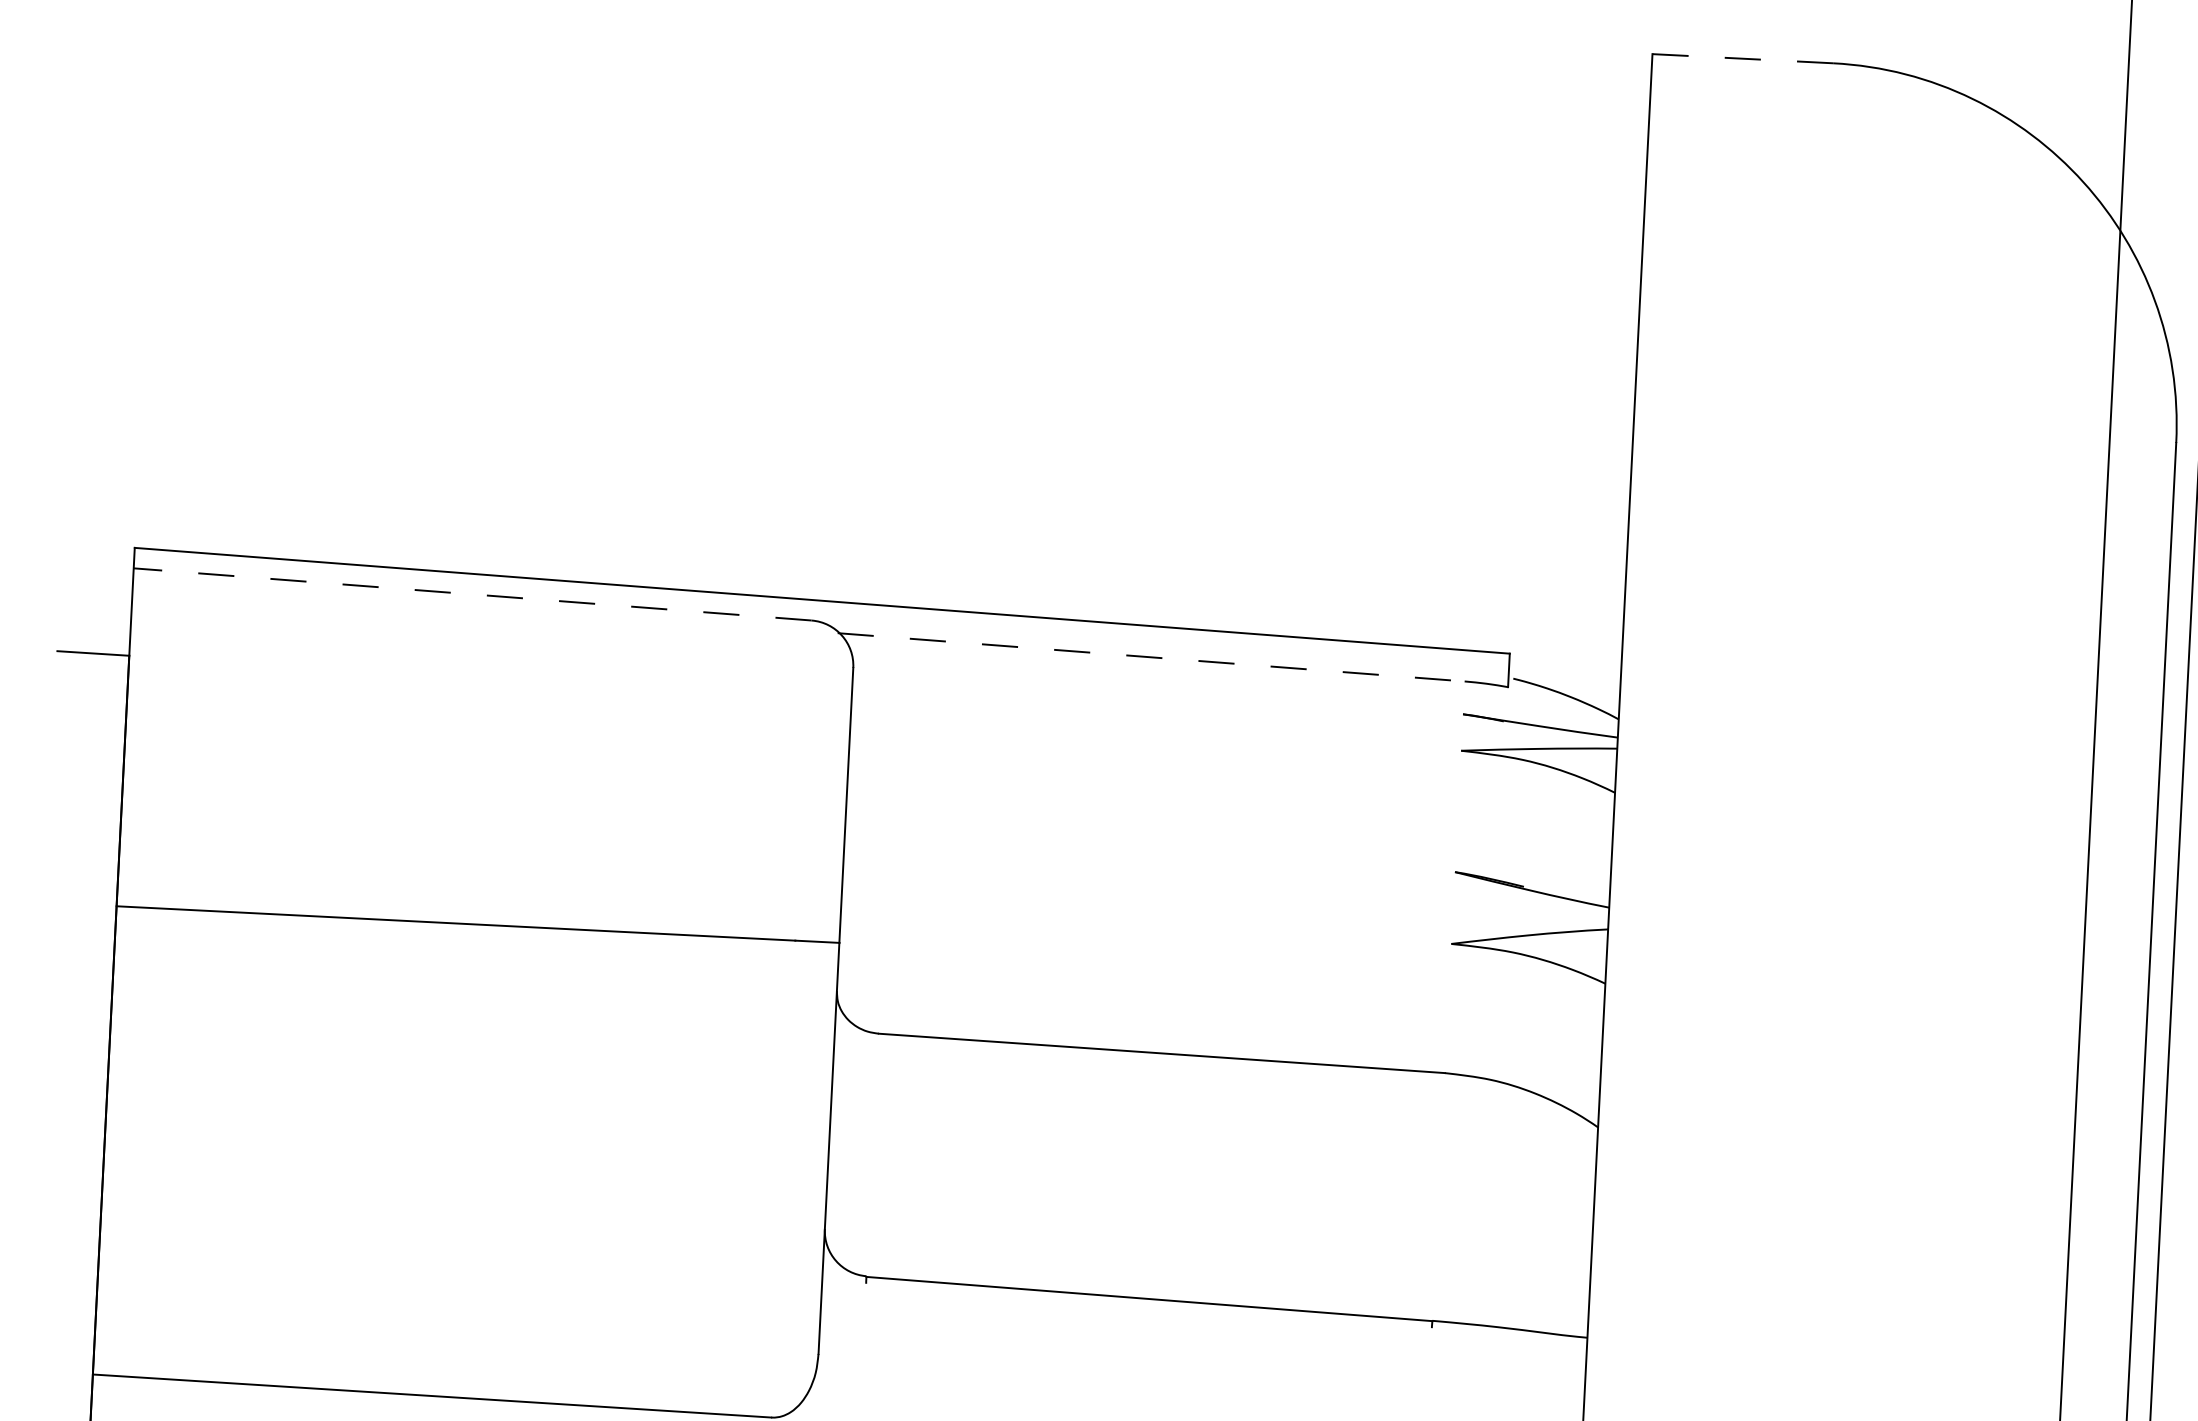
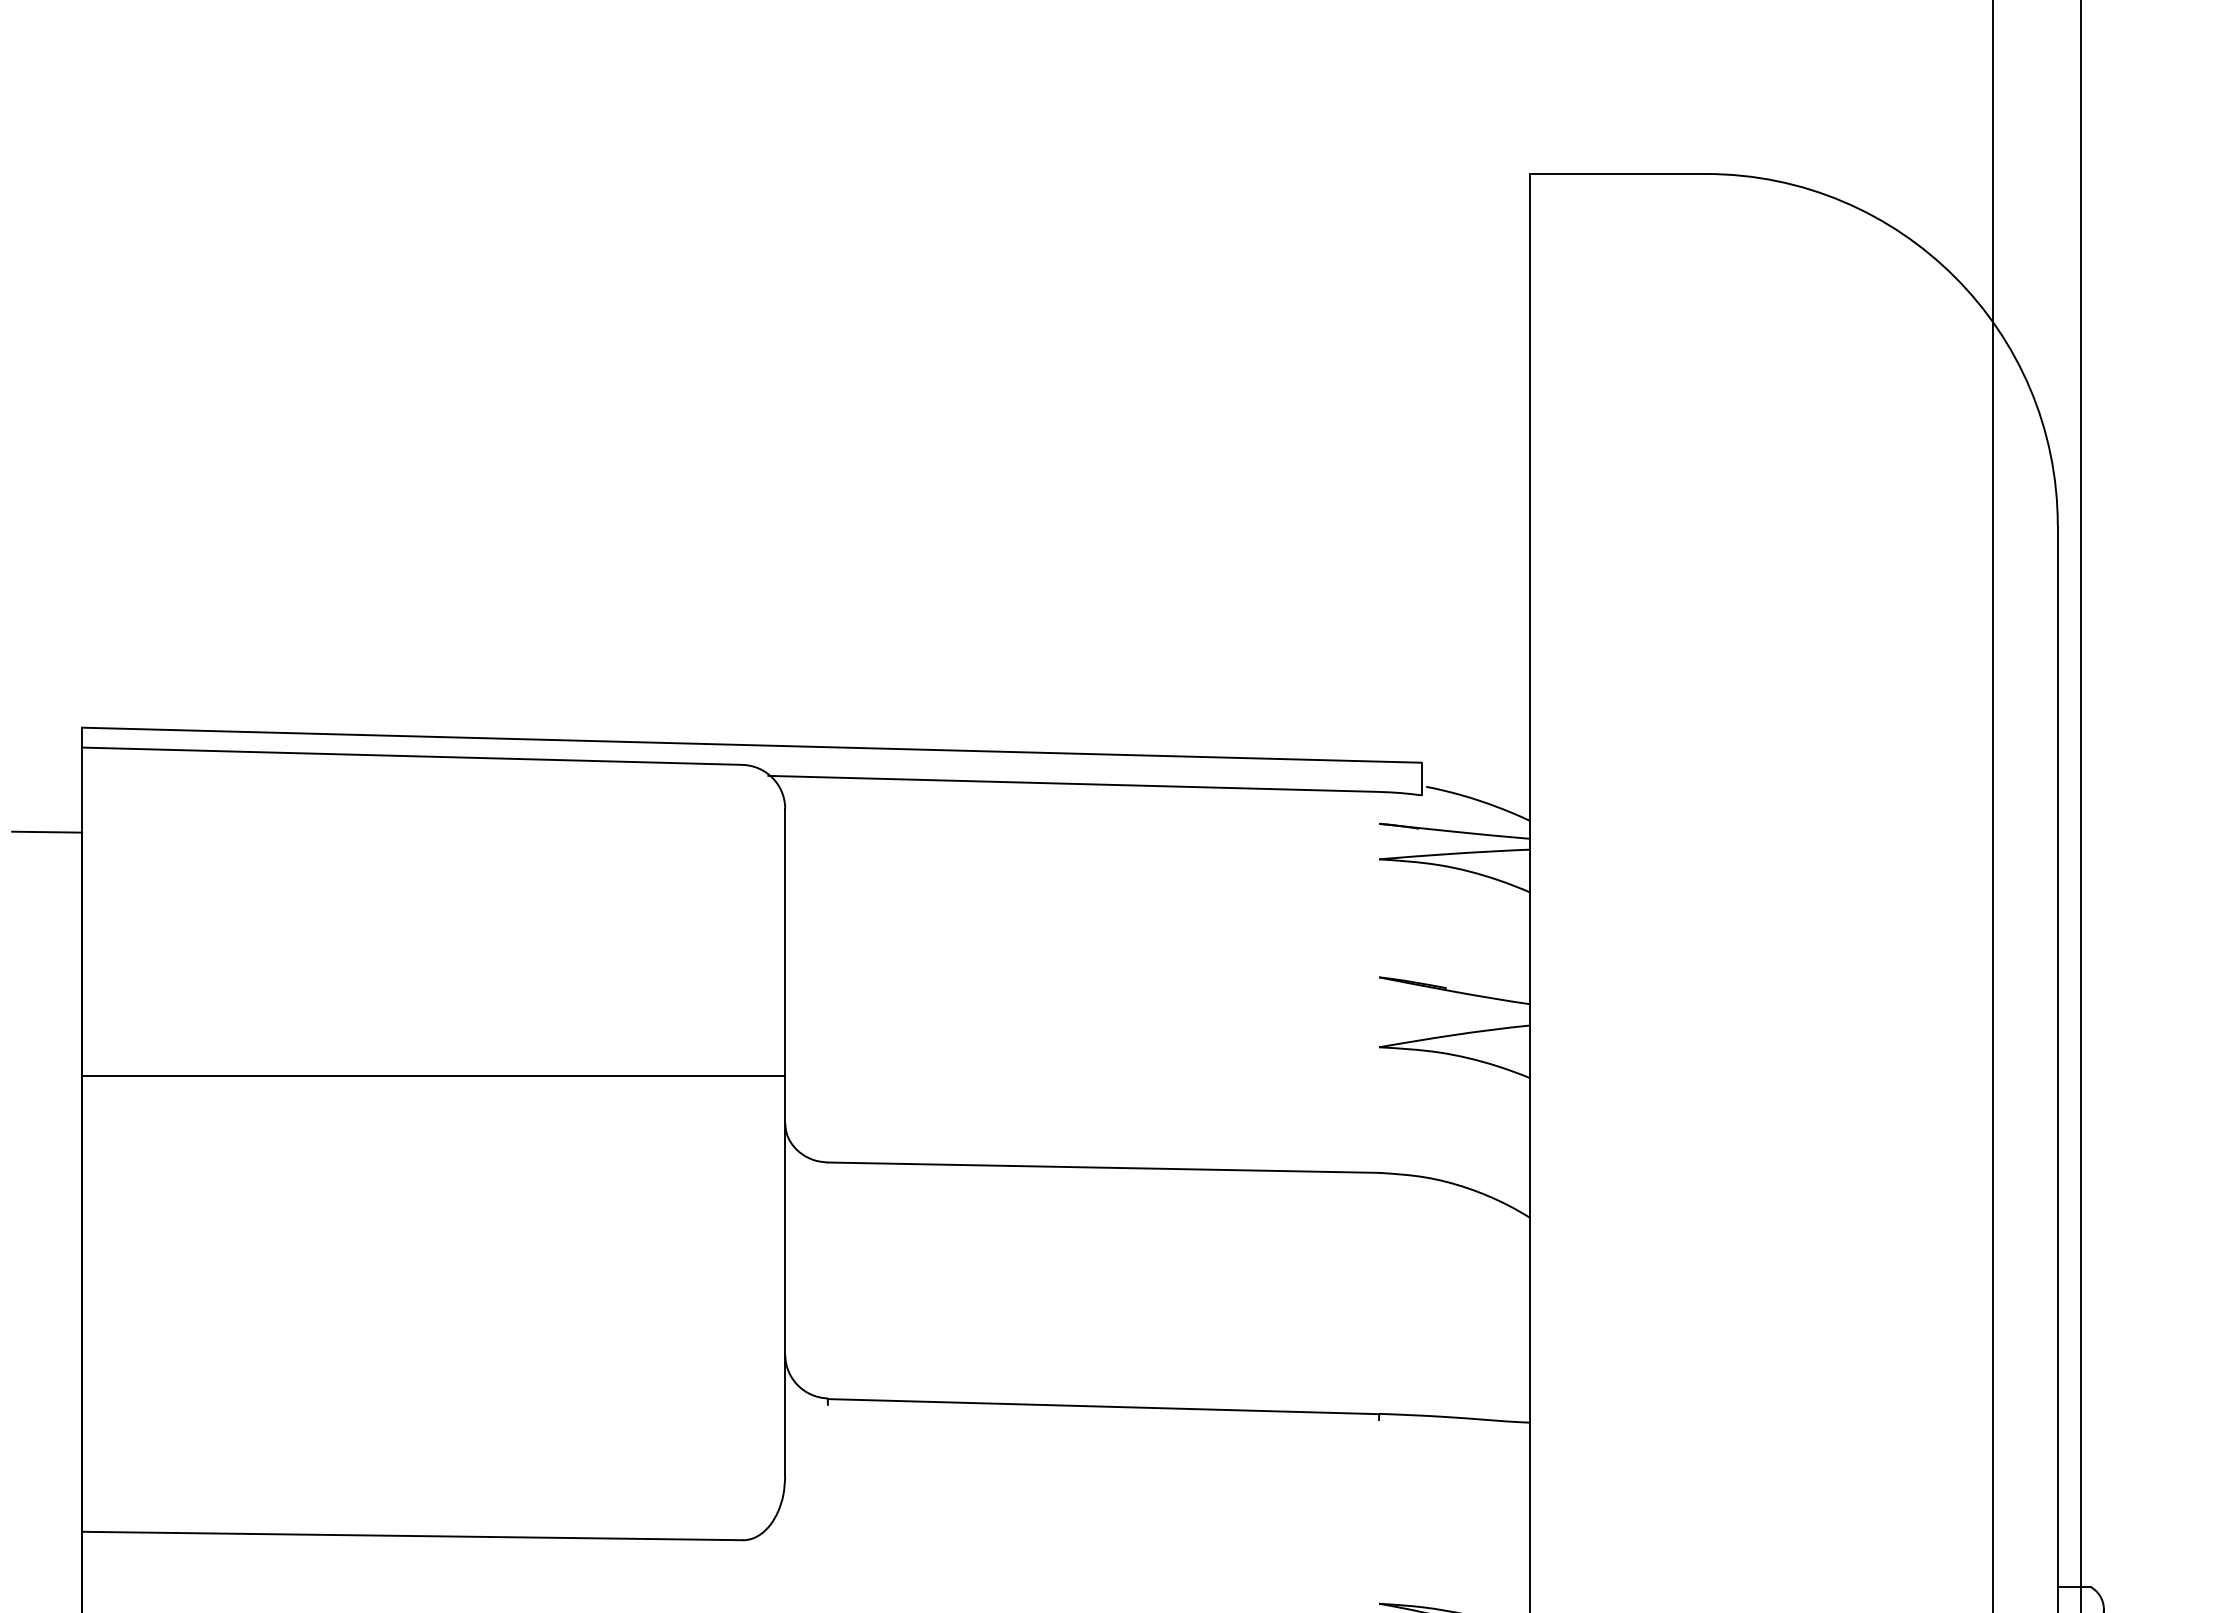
line: (1742, 59) -> (1618, 174), dashed -> solid
line: (471, 594) -> (411, 756), dashed -> solid
line: (1151, 656) -> (1074, 783), dashed -> solid

